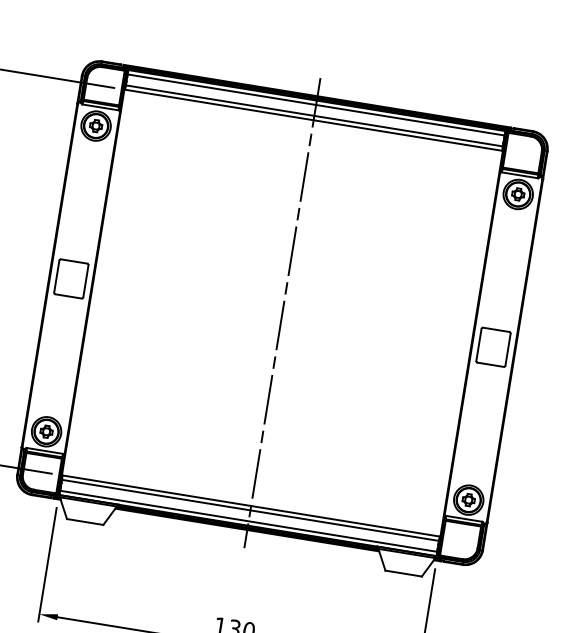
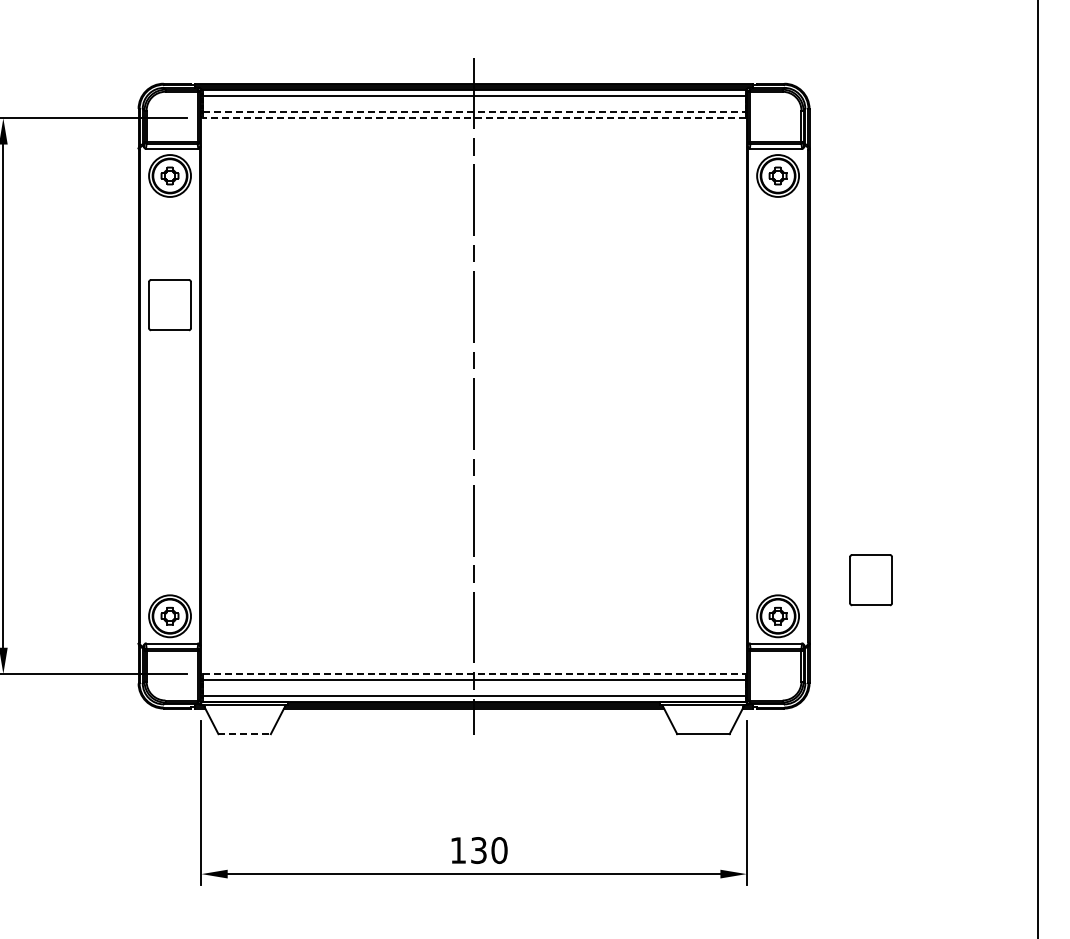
line: (314, 116) -> (474, 112), solid -> dashed
line: (313, 120) -> (474, 118), solid -> dashed
part: (70, 279) -> (169, 305), moved
part: (493, 347) -> (870, 580), moved
line: (251, 505) -> (474, 673), solid -> dashed
line: (85, 522) -> (245, 734), solid -> dashed

